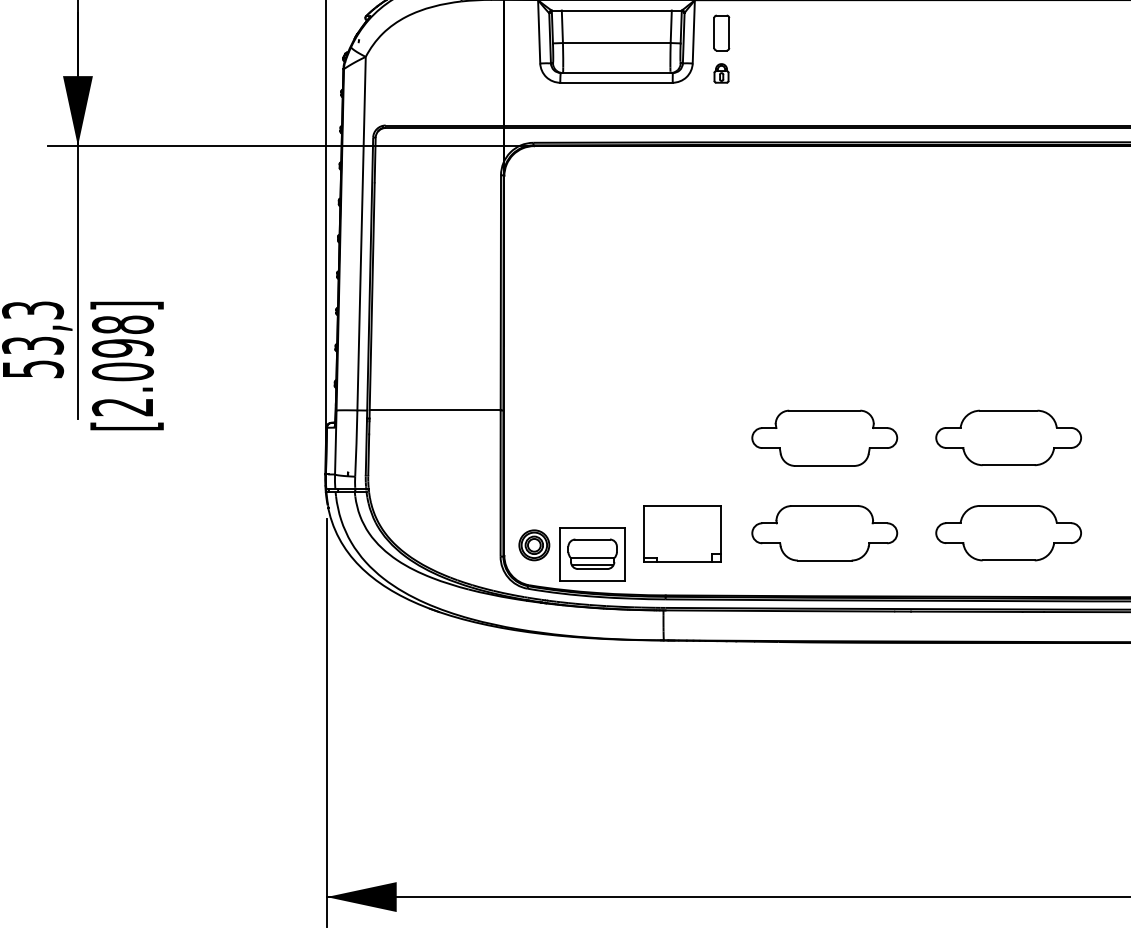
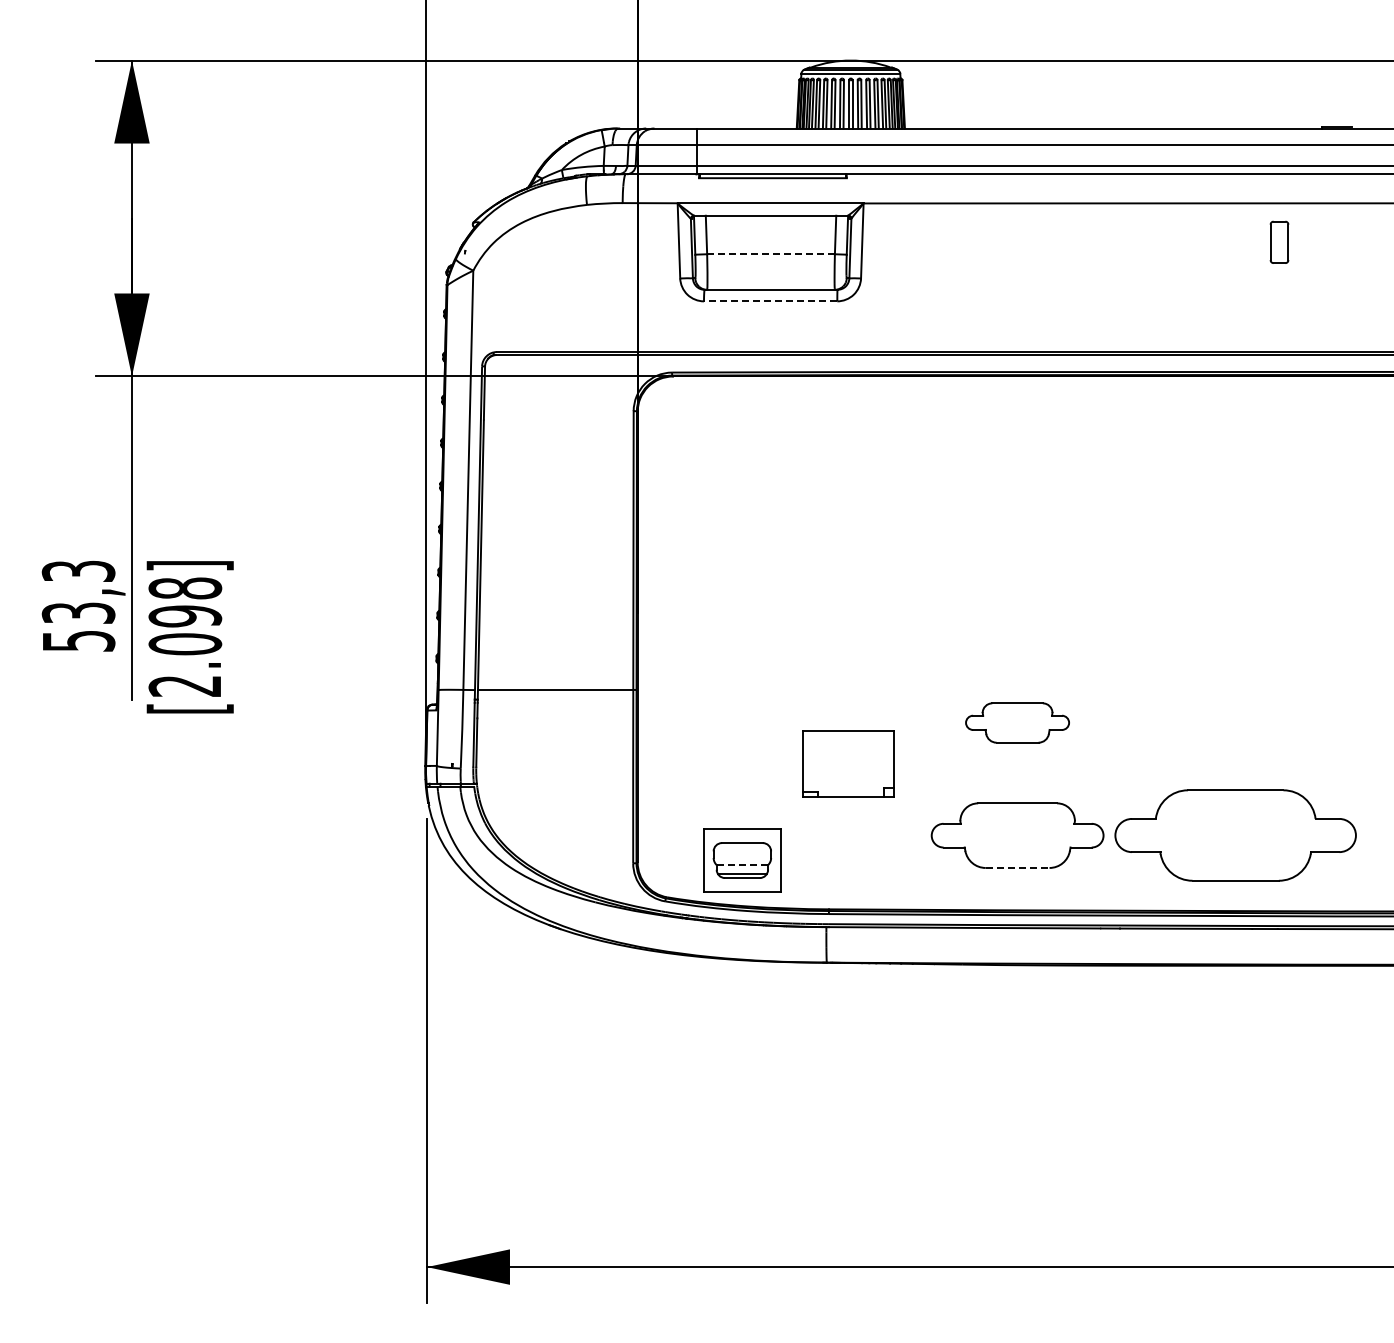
part: (721, 32) -> (1279, 241), moved
line: (617, 43) -> (771, 254), solid -> dashed
part: (721, 73) -> (895, 290), removed
line: (616, 82) -> (770, 301), solid -> dashed
part: (824, 437) -> (1017, 722), size x0.6
part: (1008, 437) -> (1235, 722), removed
part: (682, 533) -> (848, 763), moved
part: (1008, 533) -> (1235, 835), size x1.4
part: (533, 544) -> (672, 849), removed
line: (592, 558) -> (742, 865), solid -> dashed
line: (824, 560) -> (1017, 867), solid -> dashed

